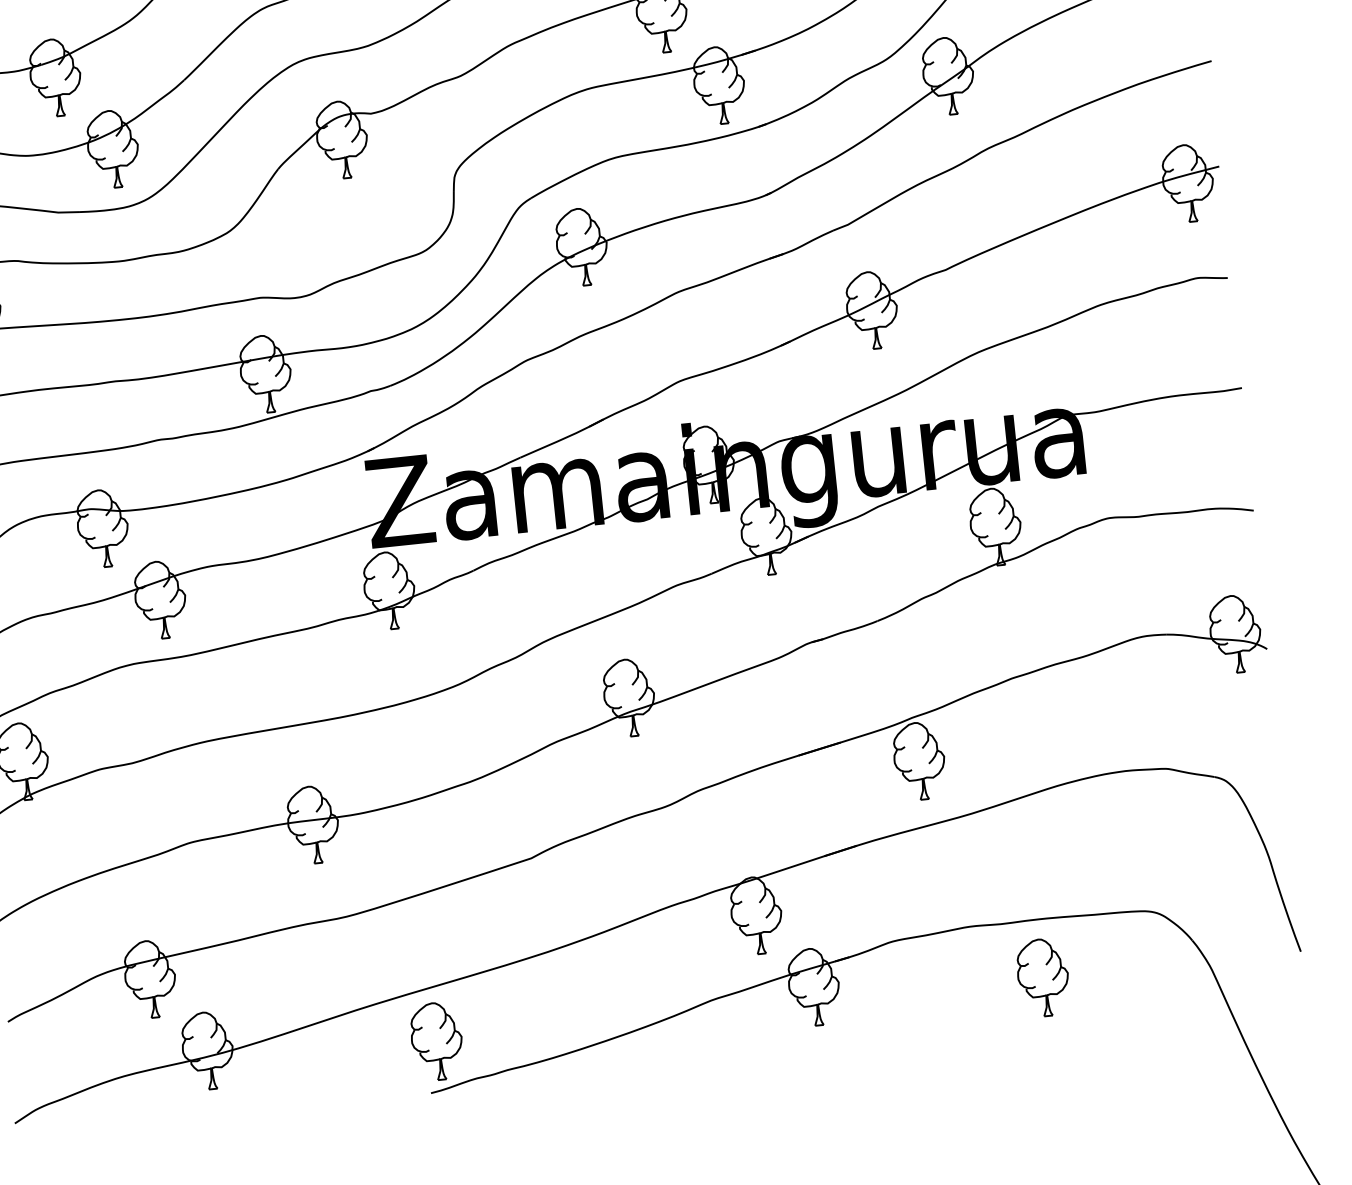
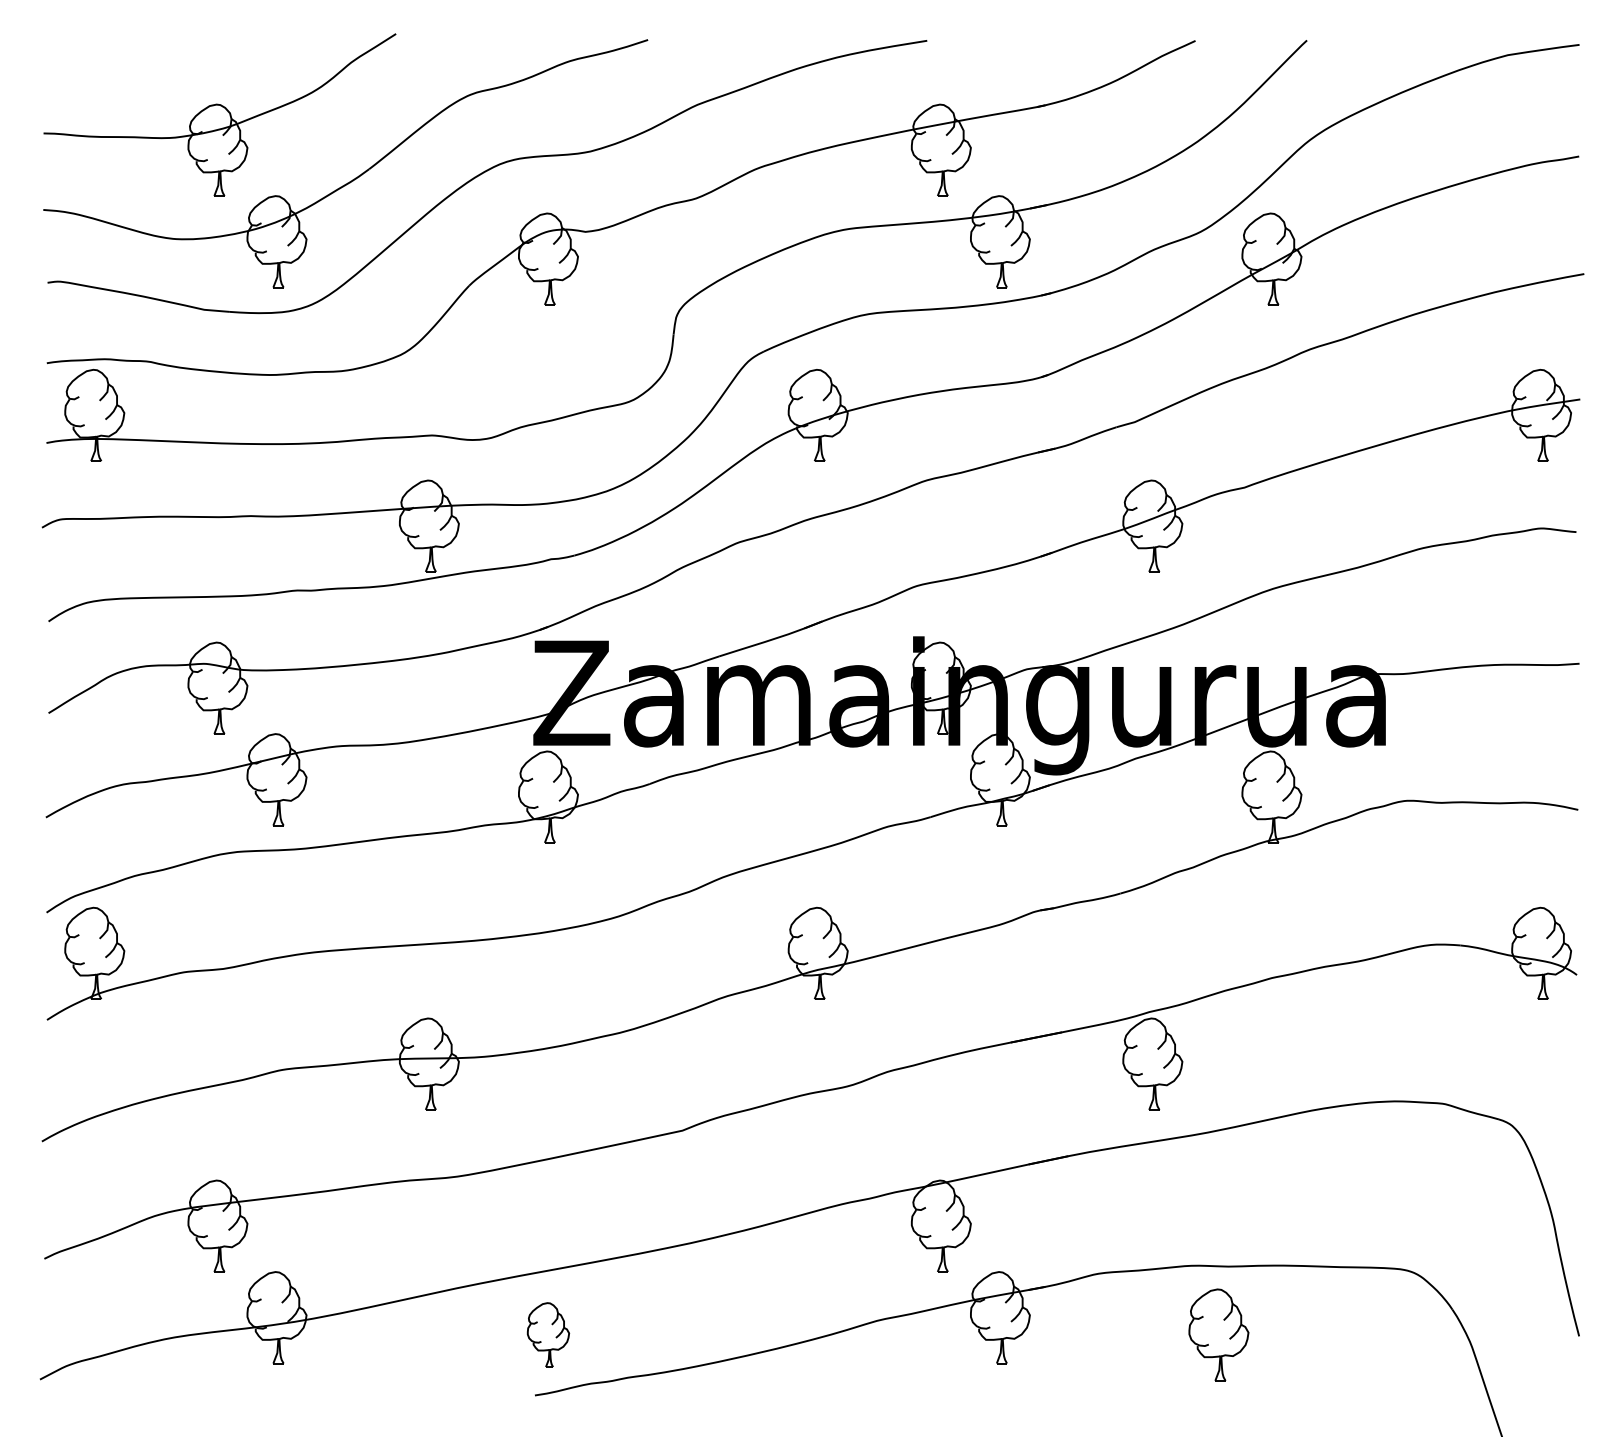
part: (1042, 977) -> (1218, 1334), moved
part: (437, 1040) -> (548, 1334), size x0.7

